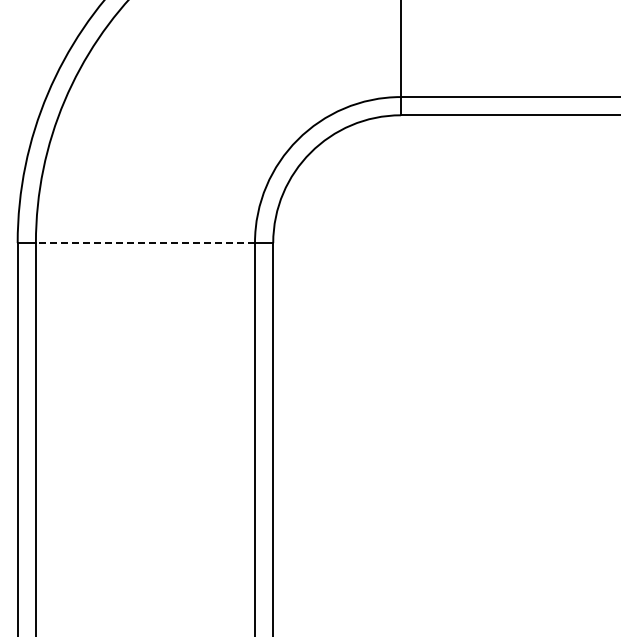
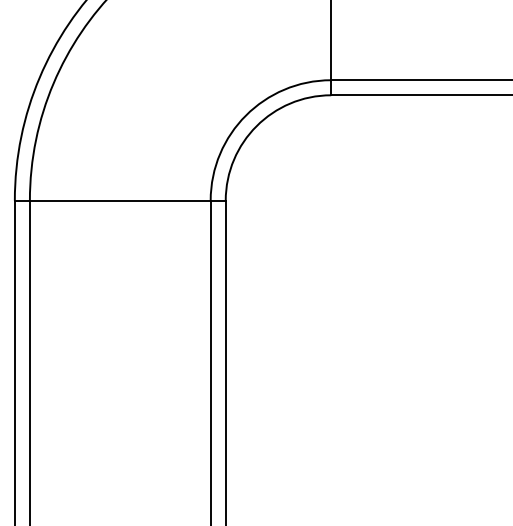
line: (145, 243) -> (120, 201), dashed -> solid

